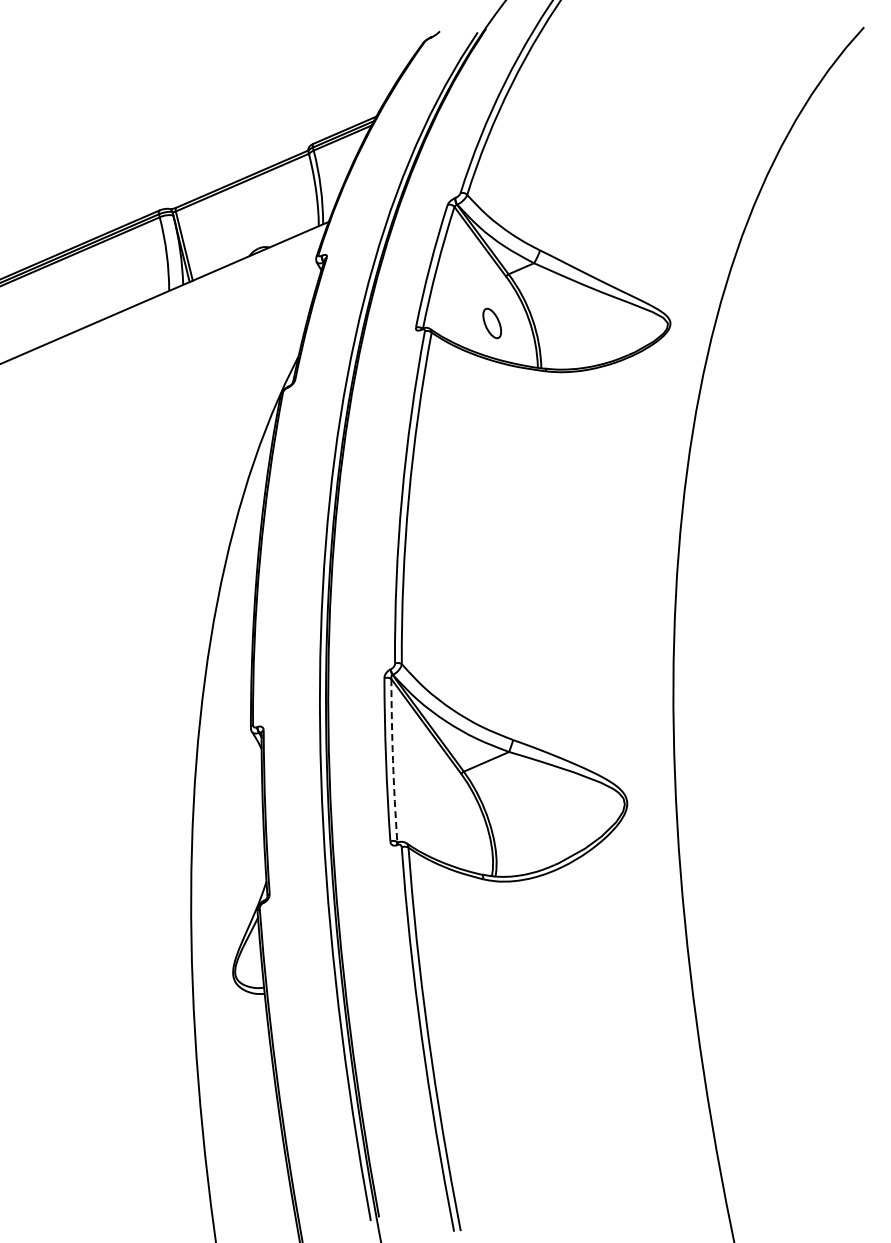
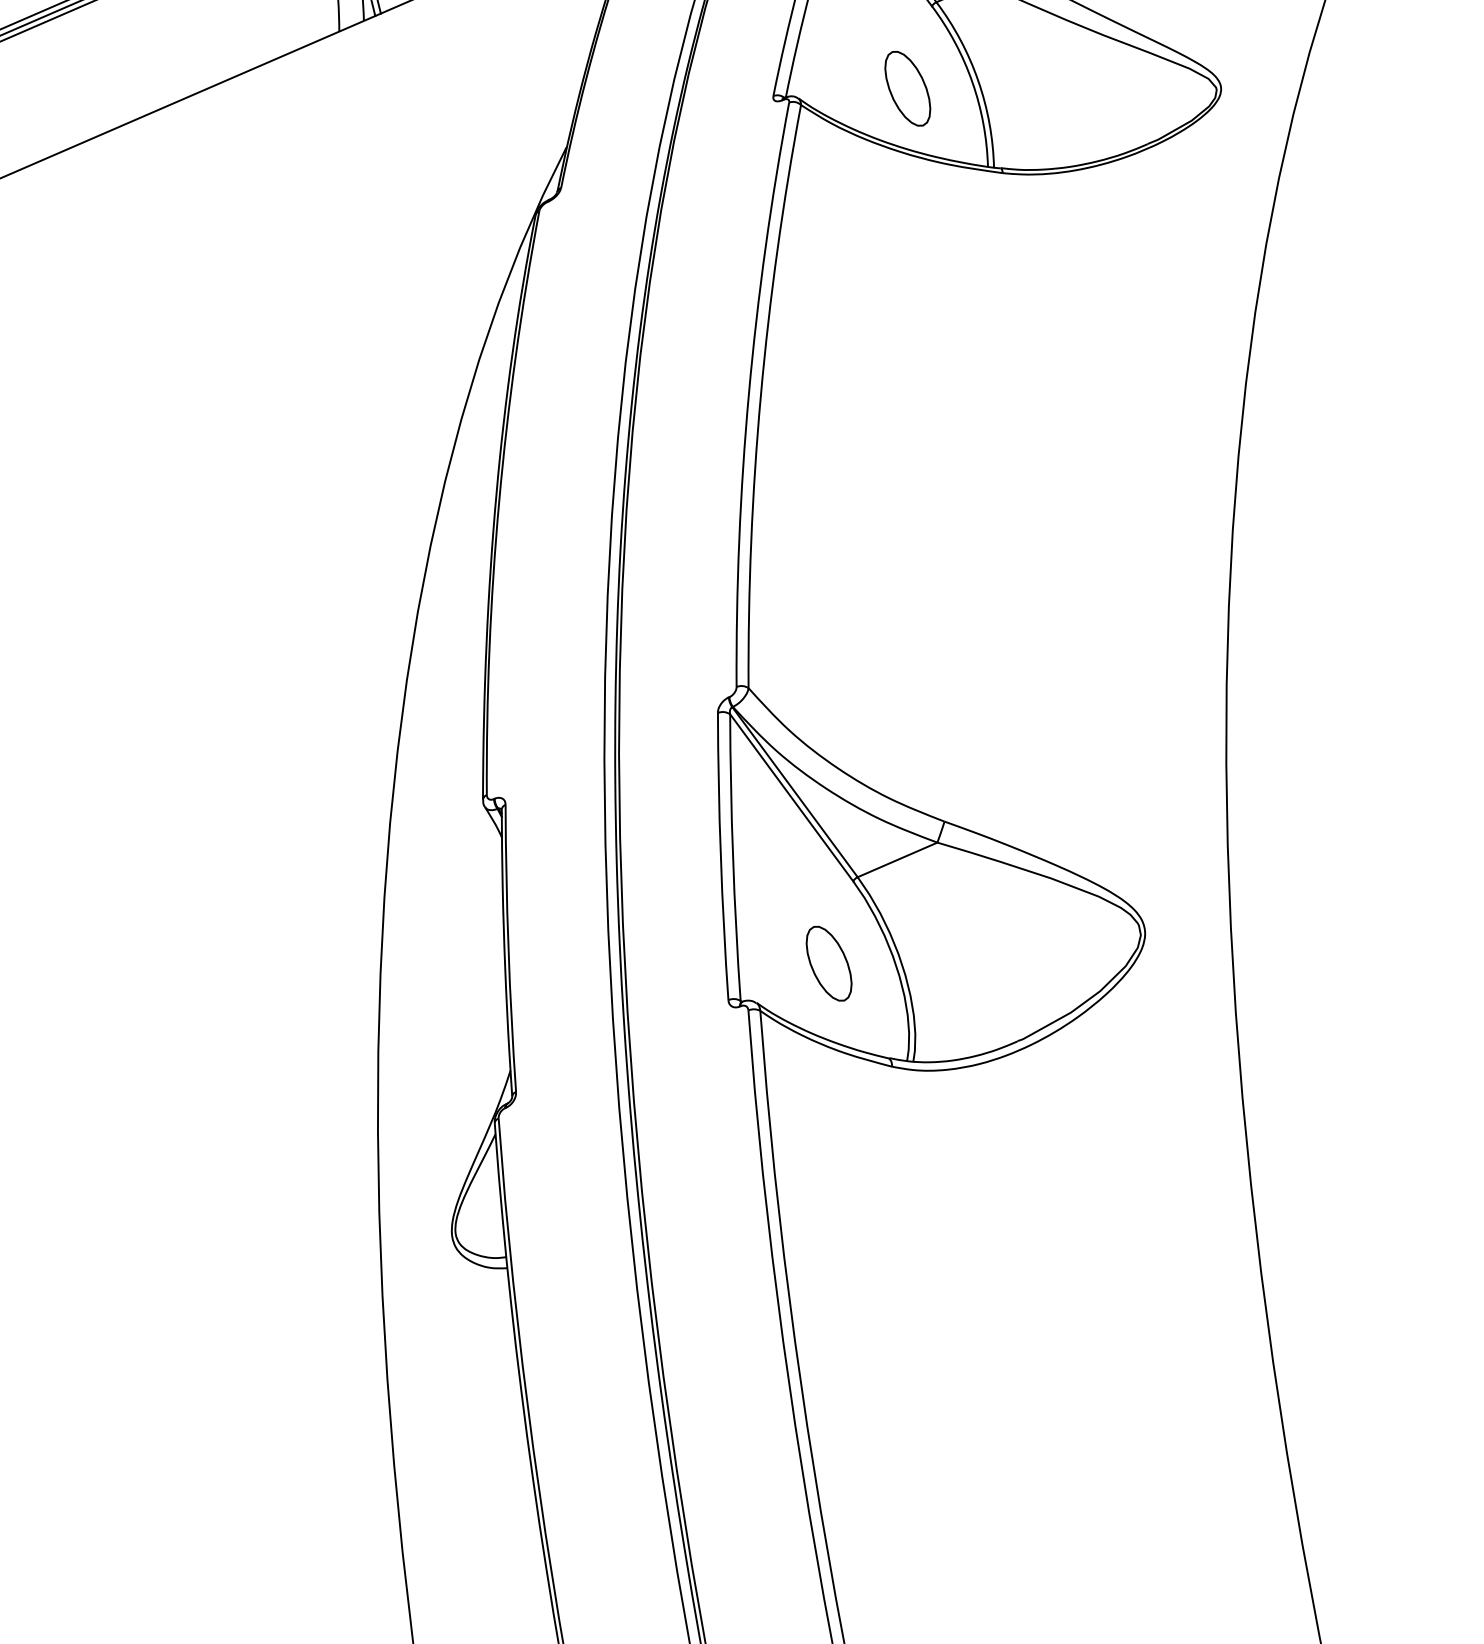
part: (491, 323) -> (906, 88), size x1.43
arc: (393, 760) -> (733, 857), dashed -> solid
part: (447, 820) -> (828, 963), added

